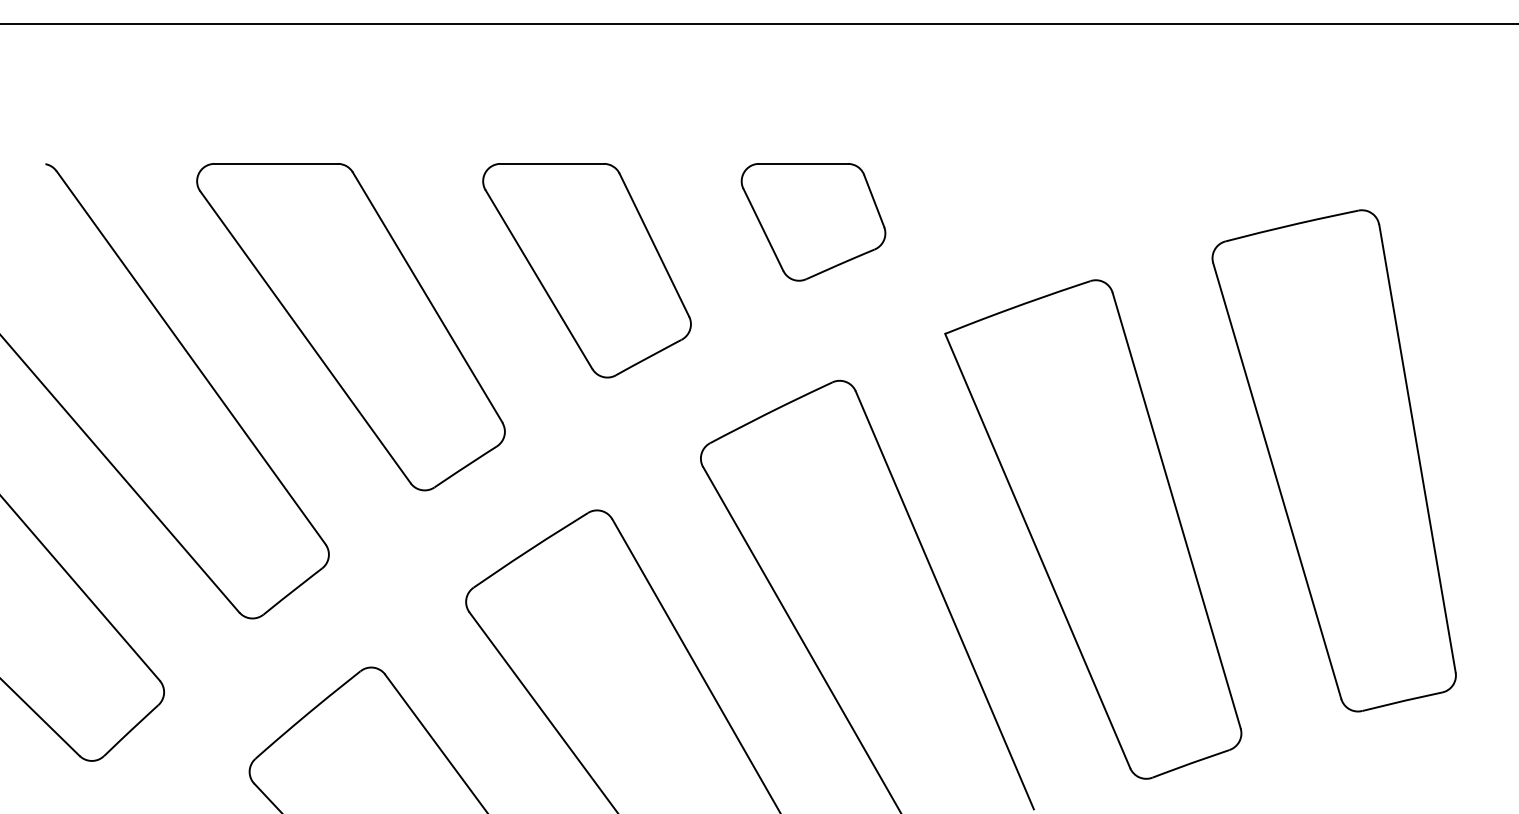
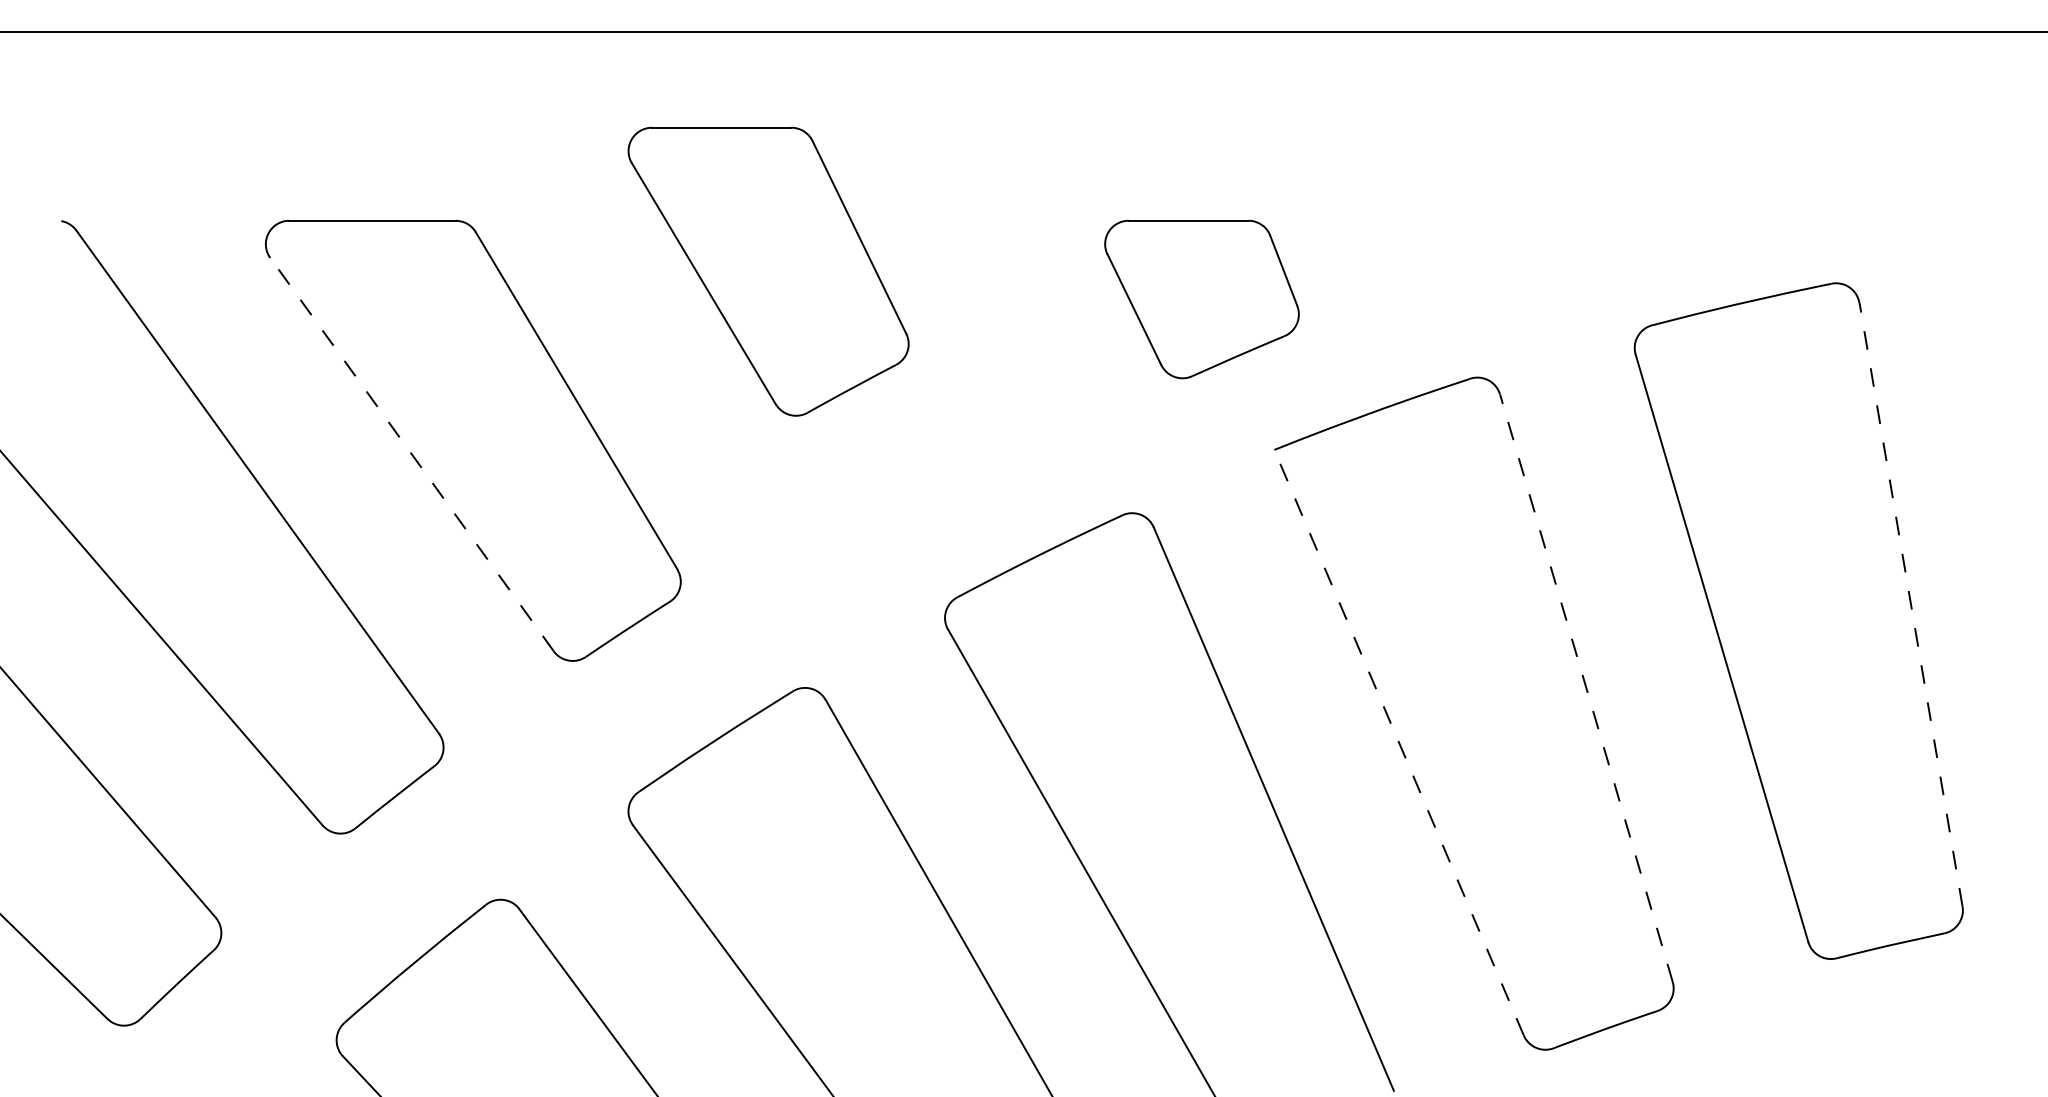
part: (813, 222) -> (1201, 299), moved
part: (586, 270) -> (767, 271), moved
line: (305, 337) -> (411, 454), solid -> dashed
line: (1417, 448) -> (1911, 604), solid -> dashed
line: (1176, 510) -> (1586, 688), solid -> dashed
line: (1037, 550) -> (1398, 741), solid -> dashed

